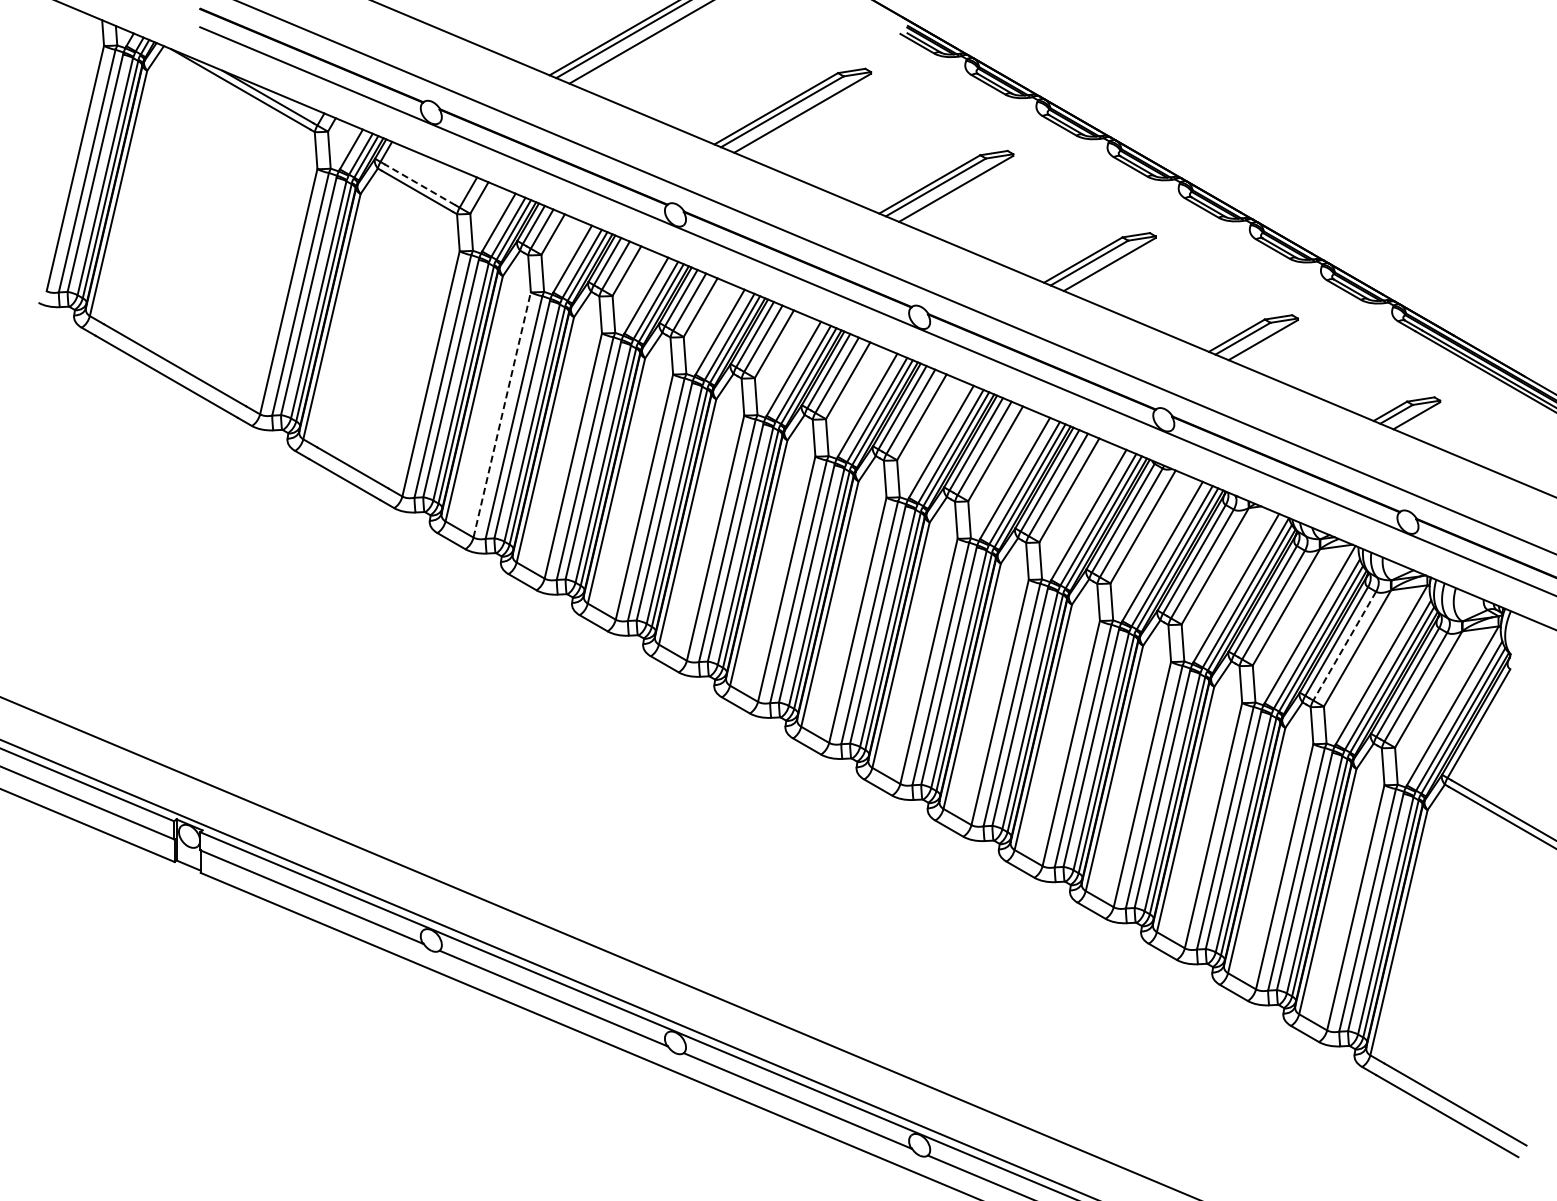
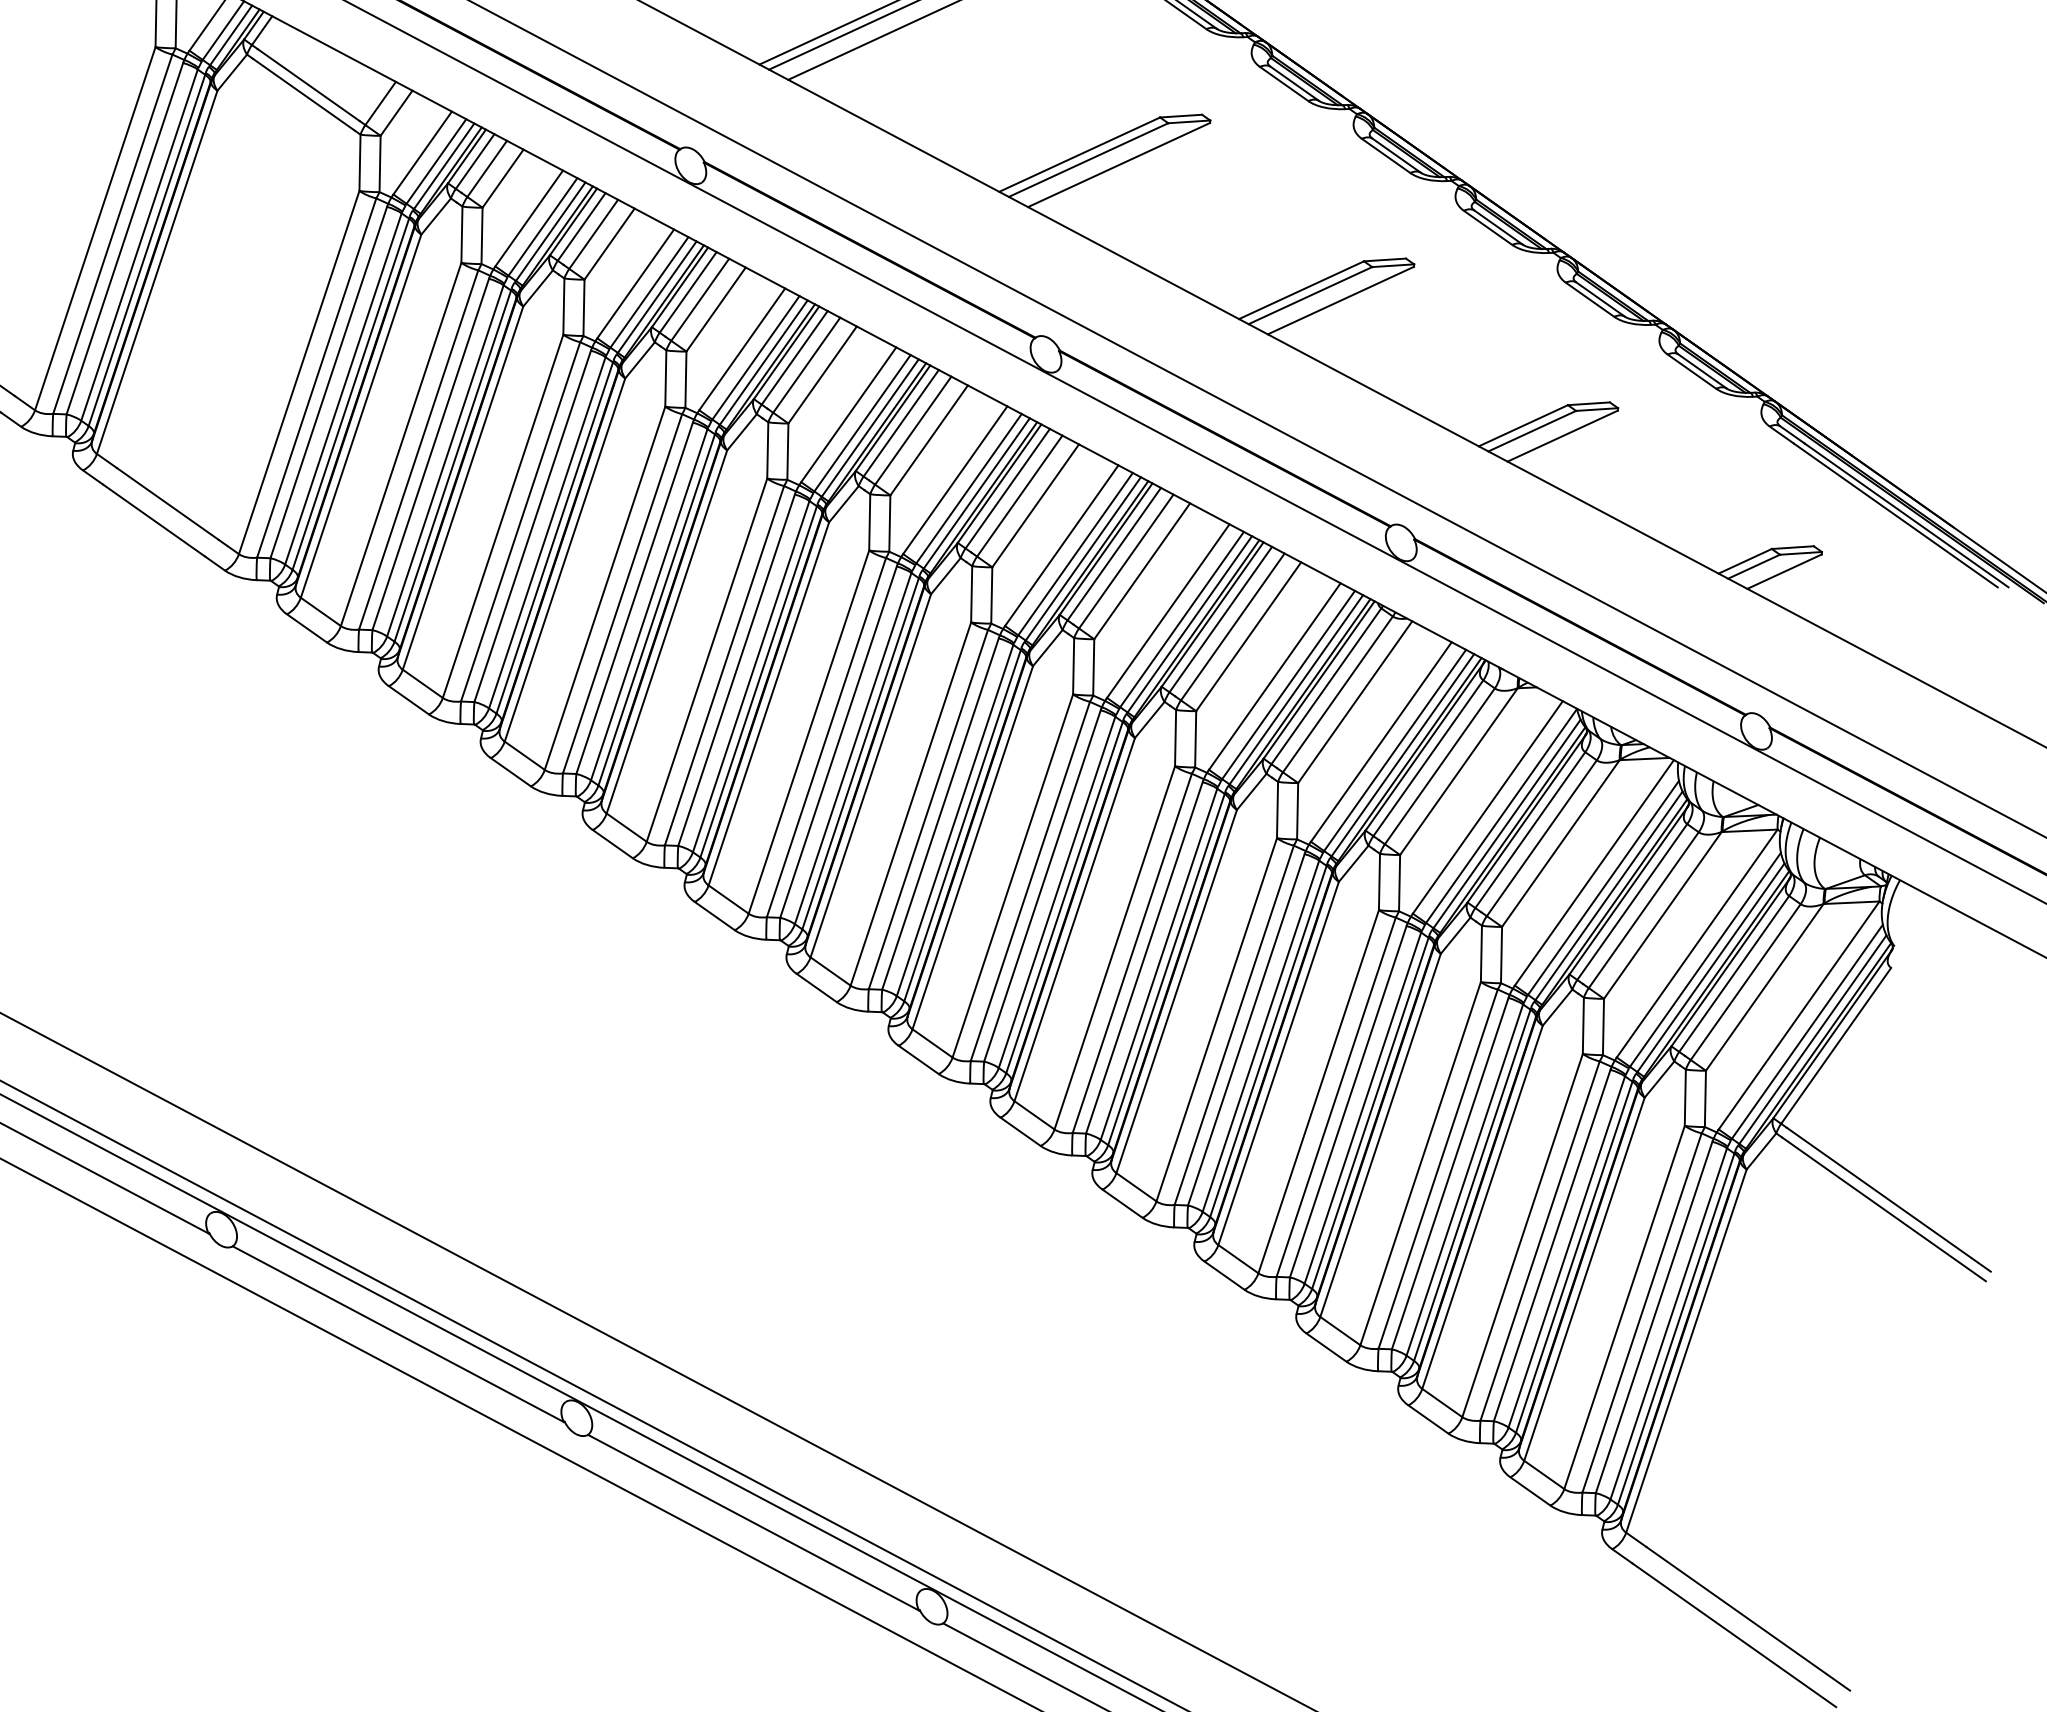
line: (419, 184) -> (307, 84), dashed -> solid
line: (502, 414) -> (401, 443), dashed -> solid
line: (1344, 646) -> (1643, 910), dashed -> solid

